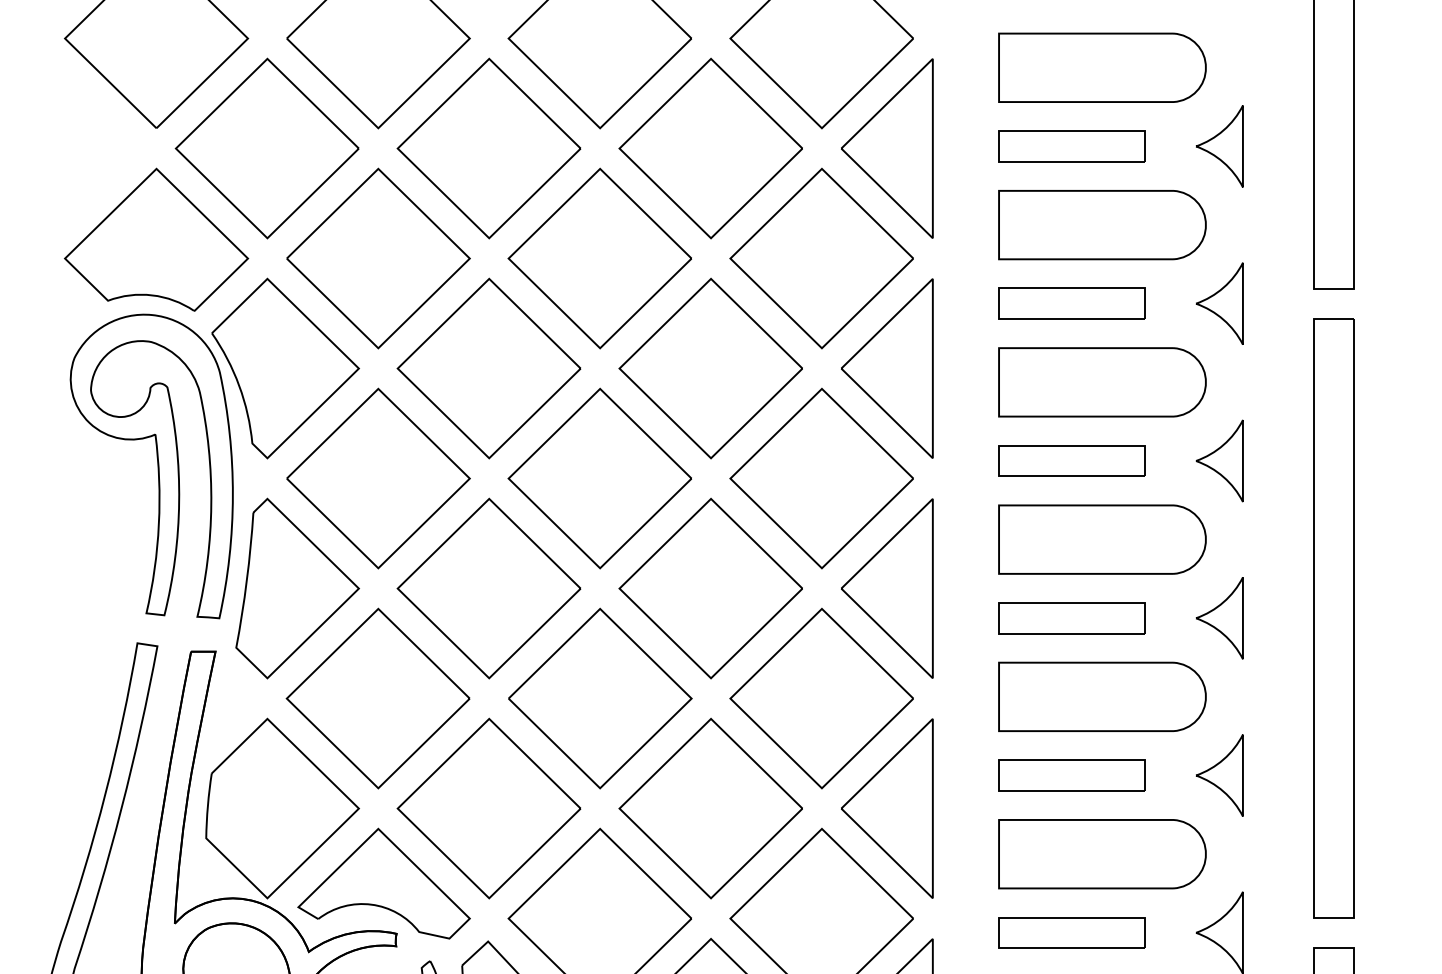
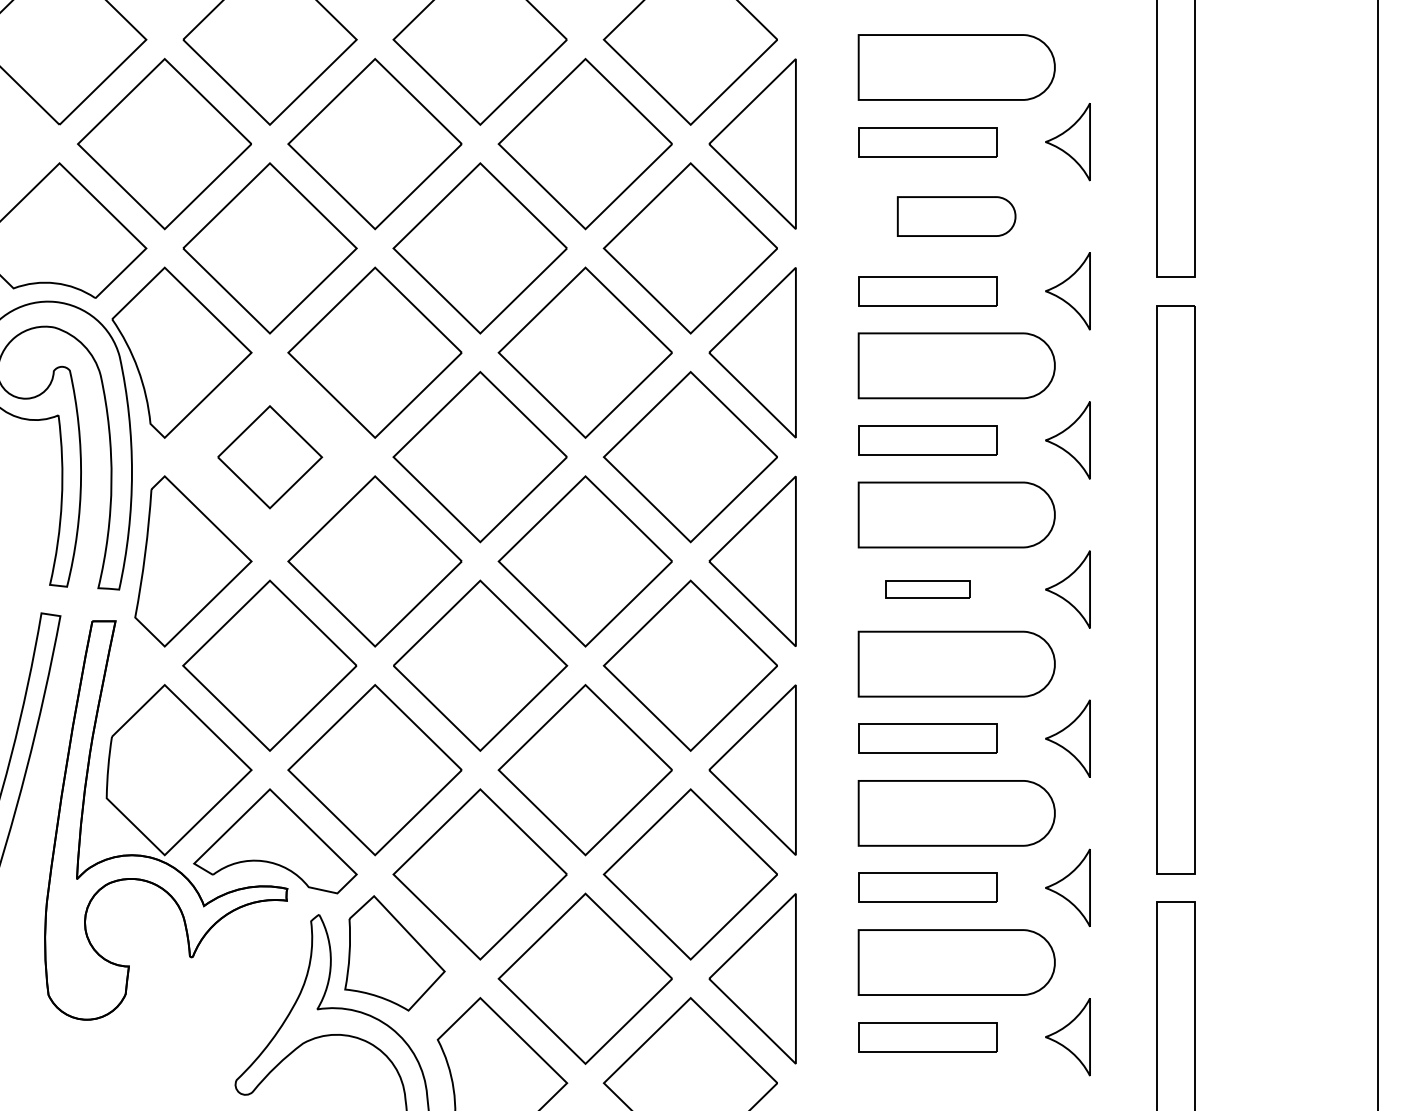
part: (1102, 224) -> (956, 216), size x0.6
part: (377, 479) -> (269, 457), size x0.6
part: (1071, 618) -> (927, 589), size x0.6

